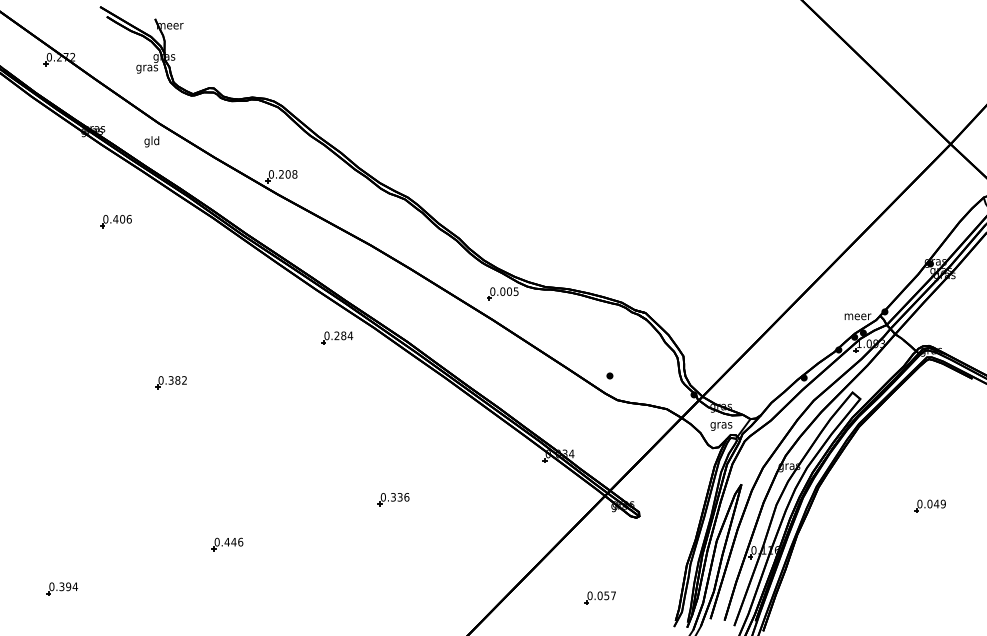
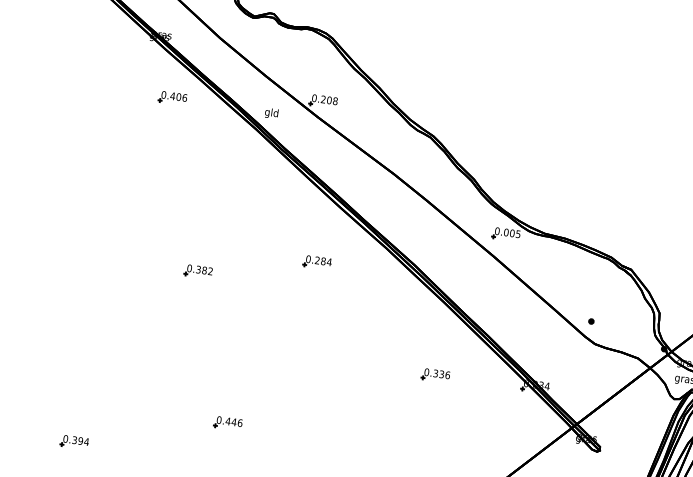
text: (151, 141) -> (271, 113), moved
part: (115, 221) -> (172, 98), moved
part: (337, 337) -> (317, 262), moved
part: (393, 499) -> (435, 375), moved

